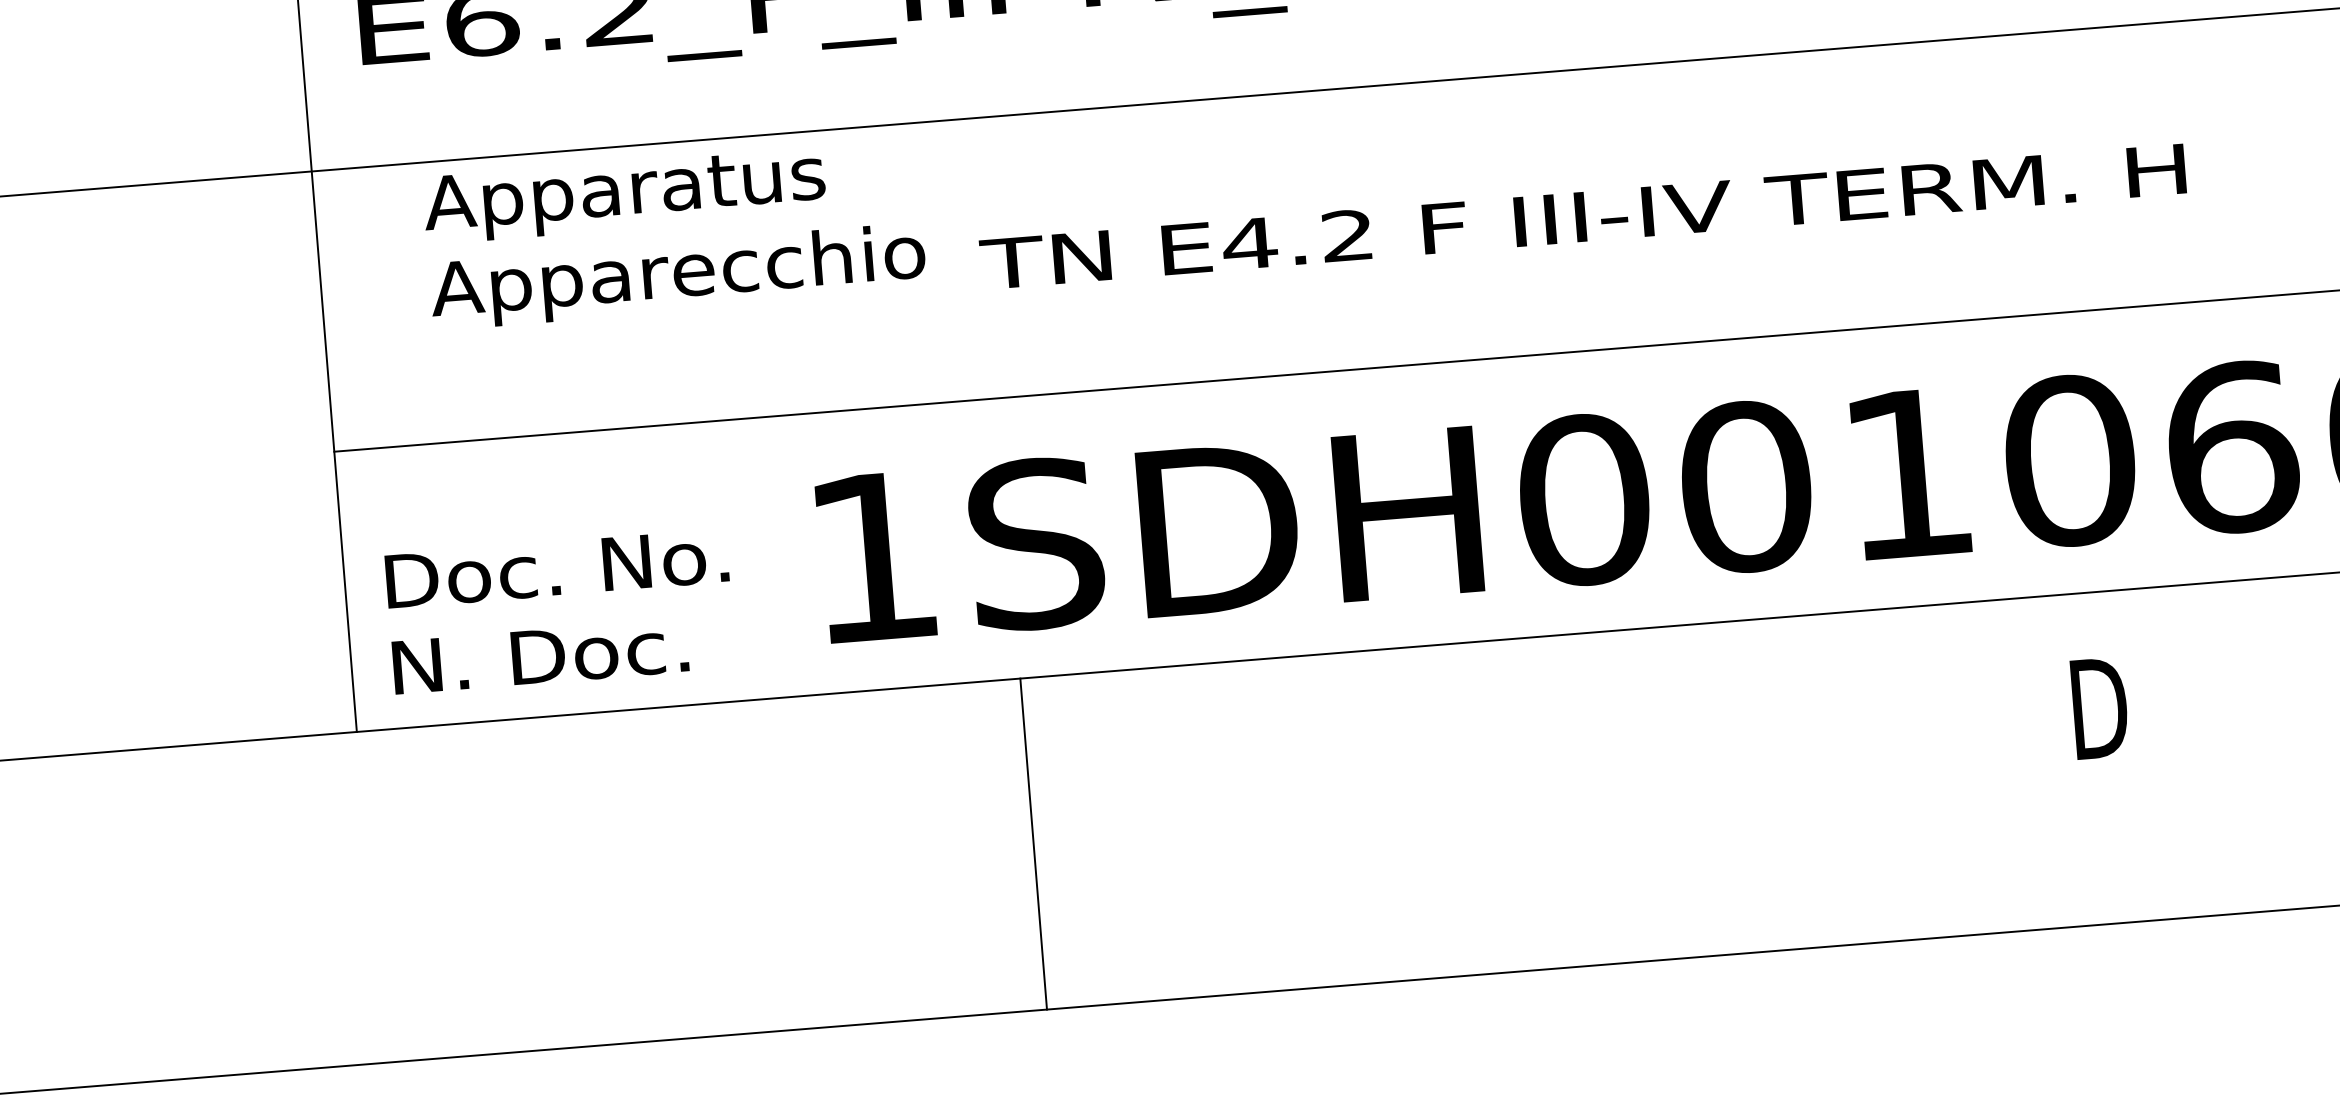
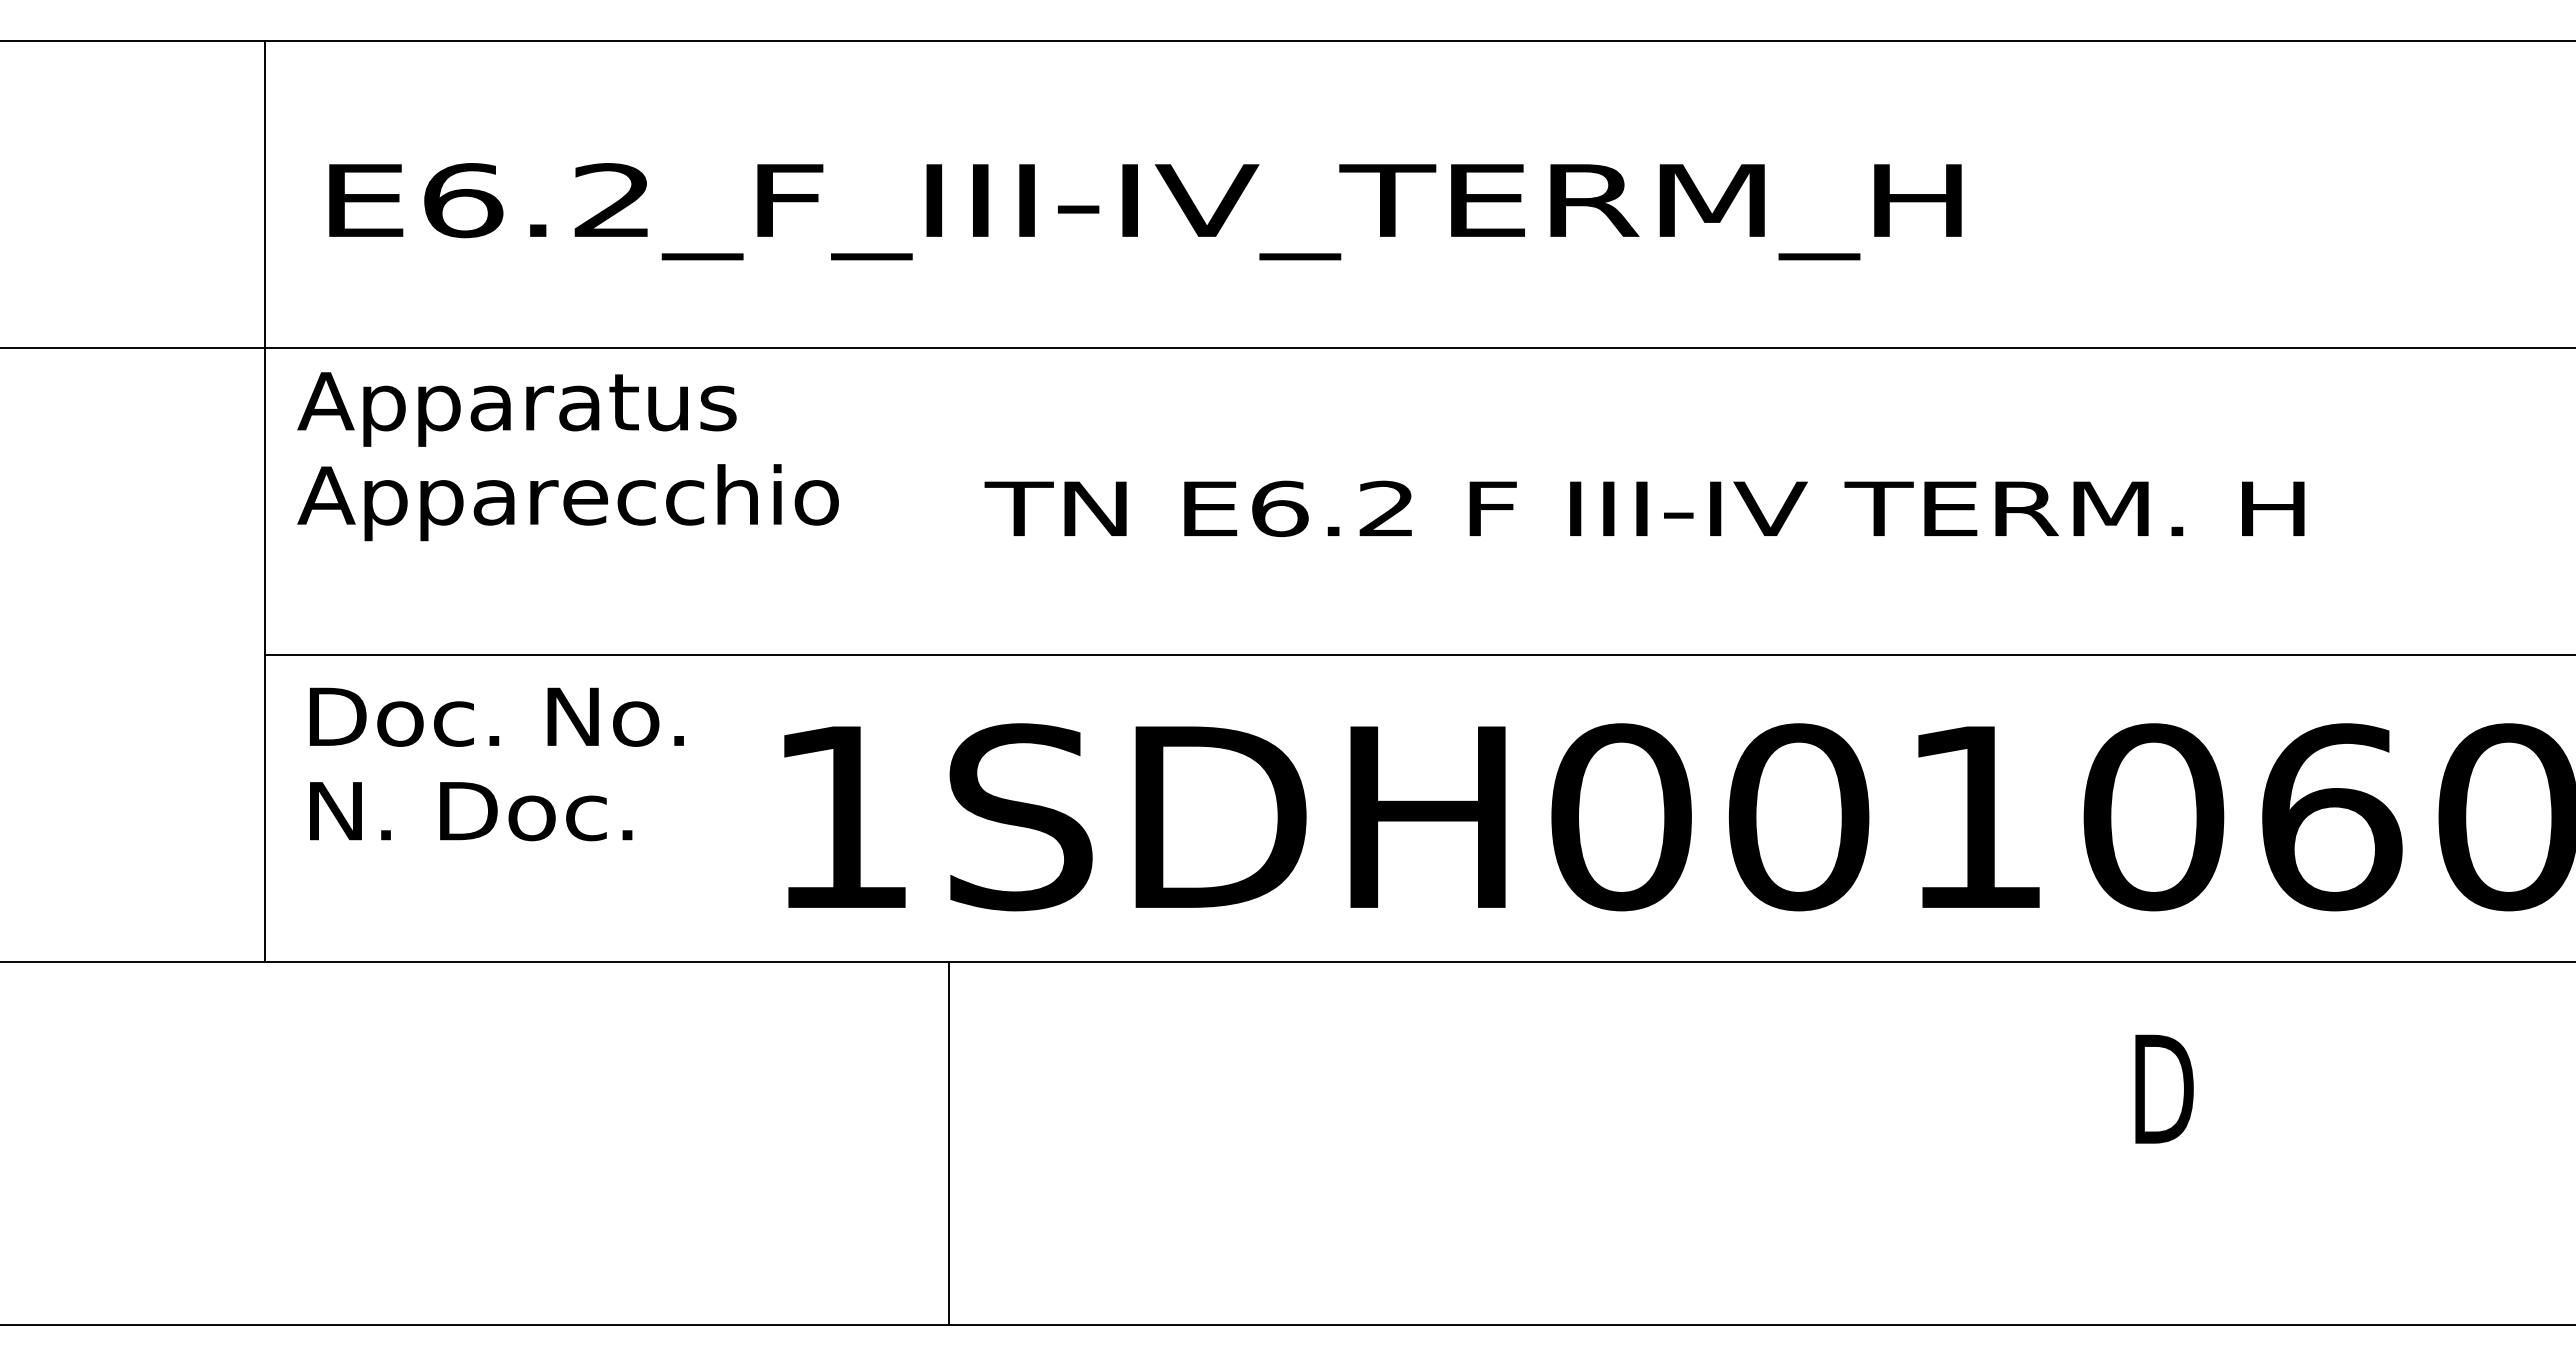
text: (674, 234) -> (567, 456), moved
text: (1249, 243) -> (1279, 508), E4.2 -> E6.2
text: (560, 612) -> (496, 764), moved
line: (1033, 843) -> (948, 1143), moved

